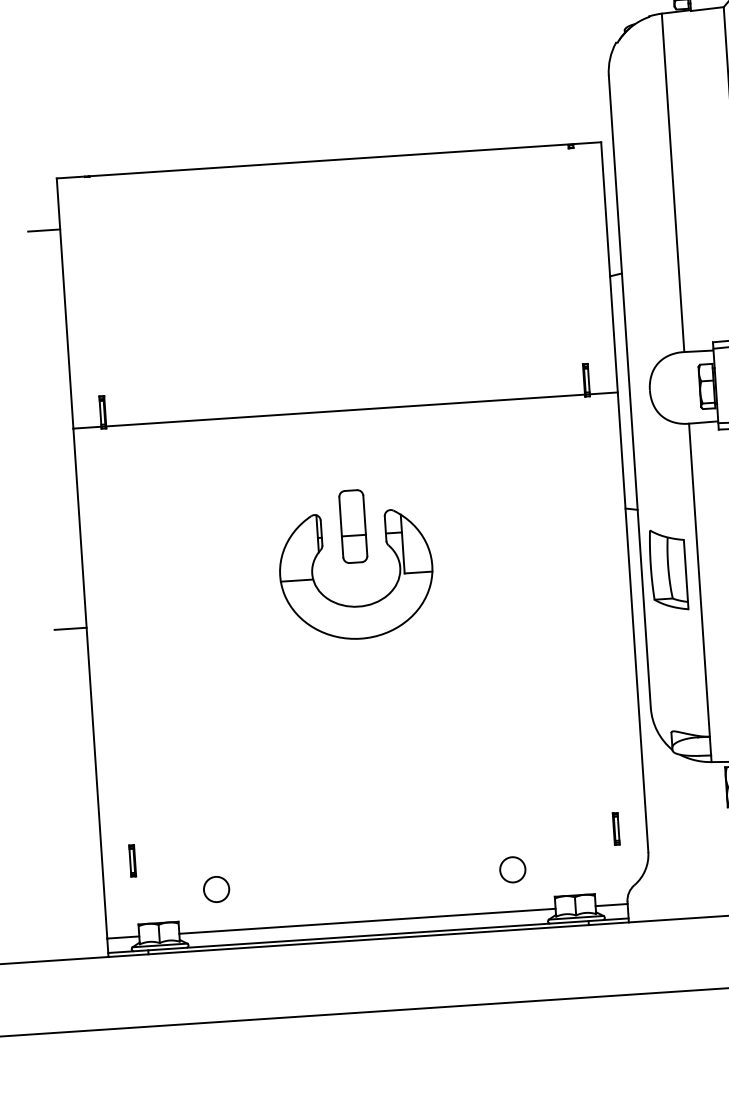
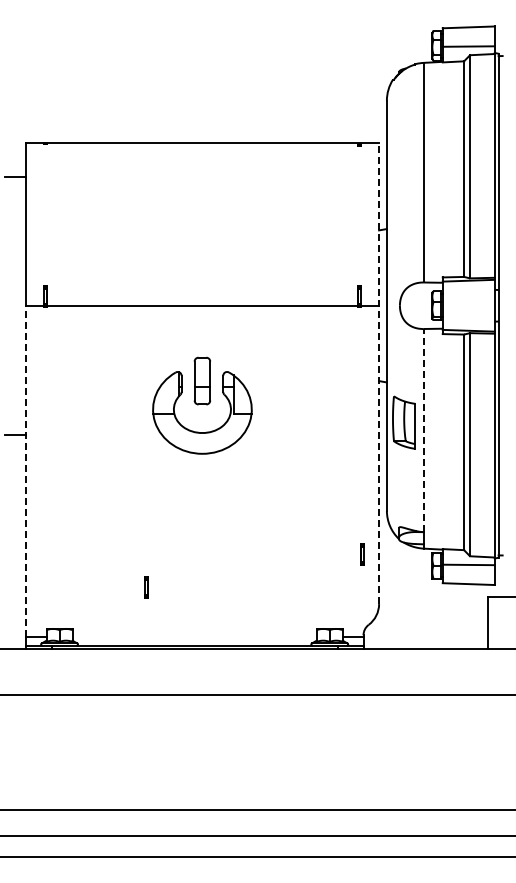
line: (625, 496) -> (379, 373), solid -> dashed
line: (698, 580) -> (423, 430), solid -> dashed
line: (89, 682) -> (25, 470), solid -> dashed
line: (614, 828) -> (361, 554), moved
line: (131, 860) -> (145, 587), moved
circle: (512, 869) -> (290, 609), removed
circle: (216, 889) -> (98, 609), removed
line: (367, 920) -> (194, 636), removed

